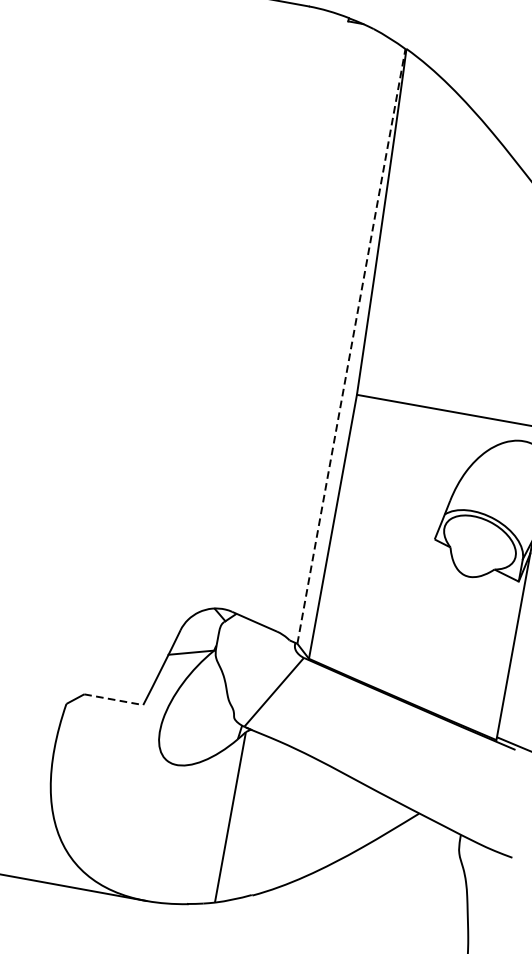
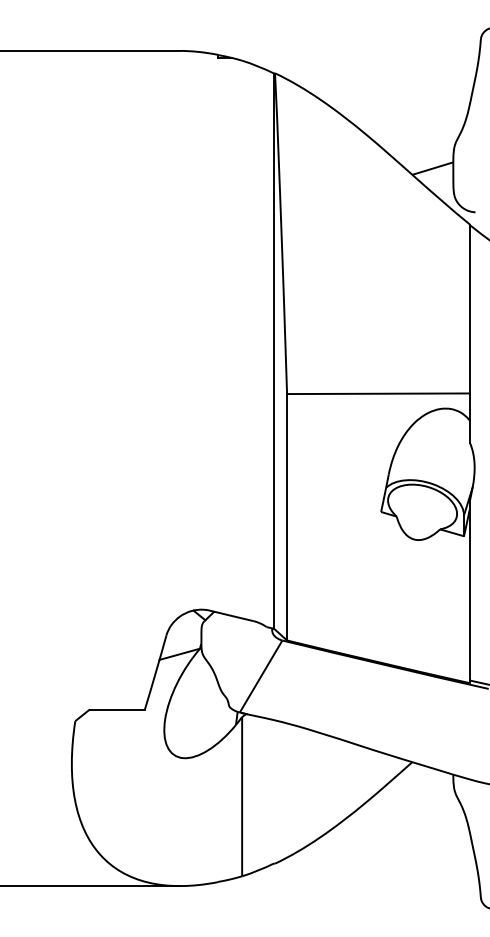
line: (351, 346) -> (274, 351), dashed -> solid
line: (113, 699) -> (117, 709), dashed -> solid

